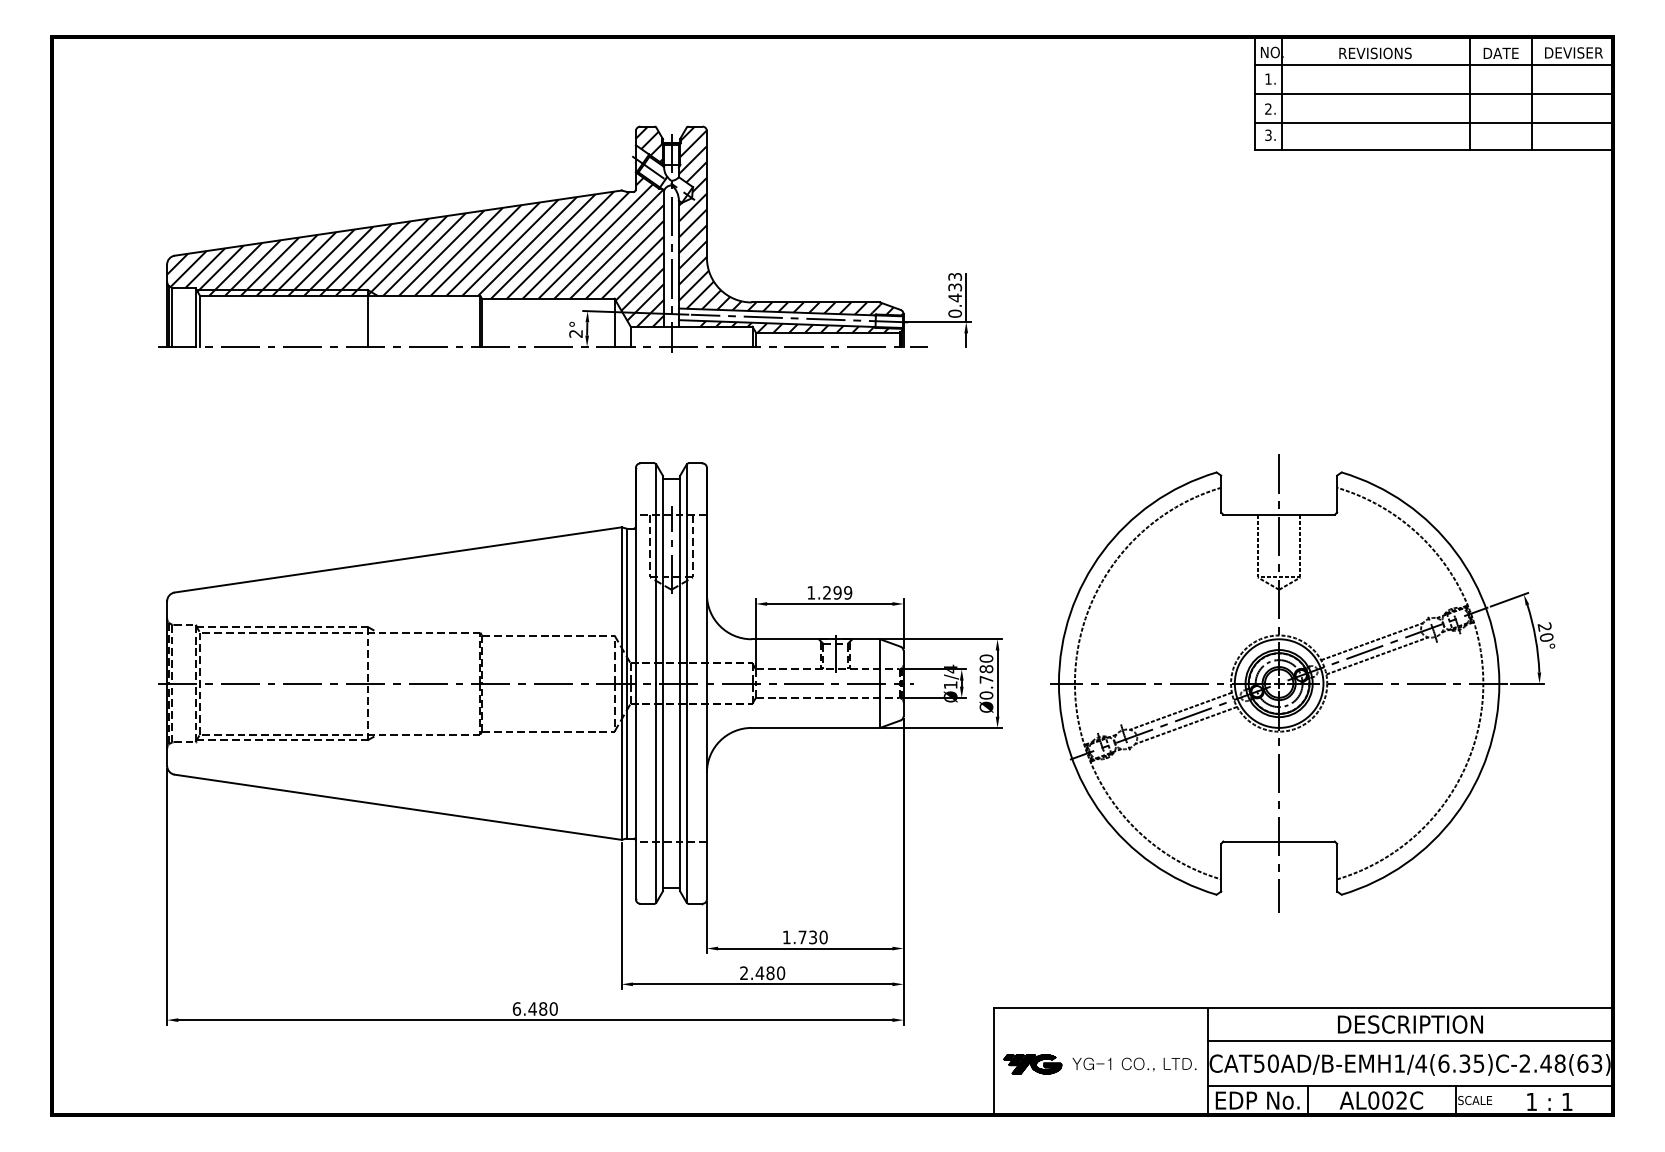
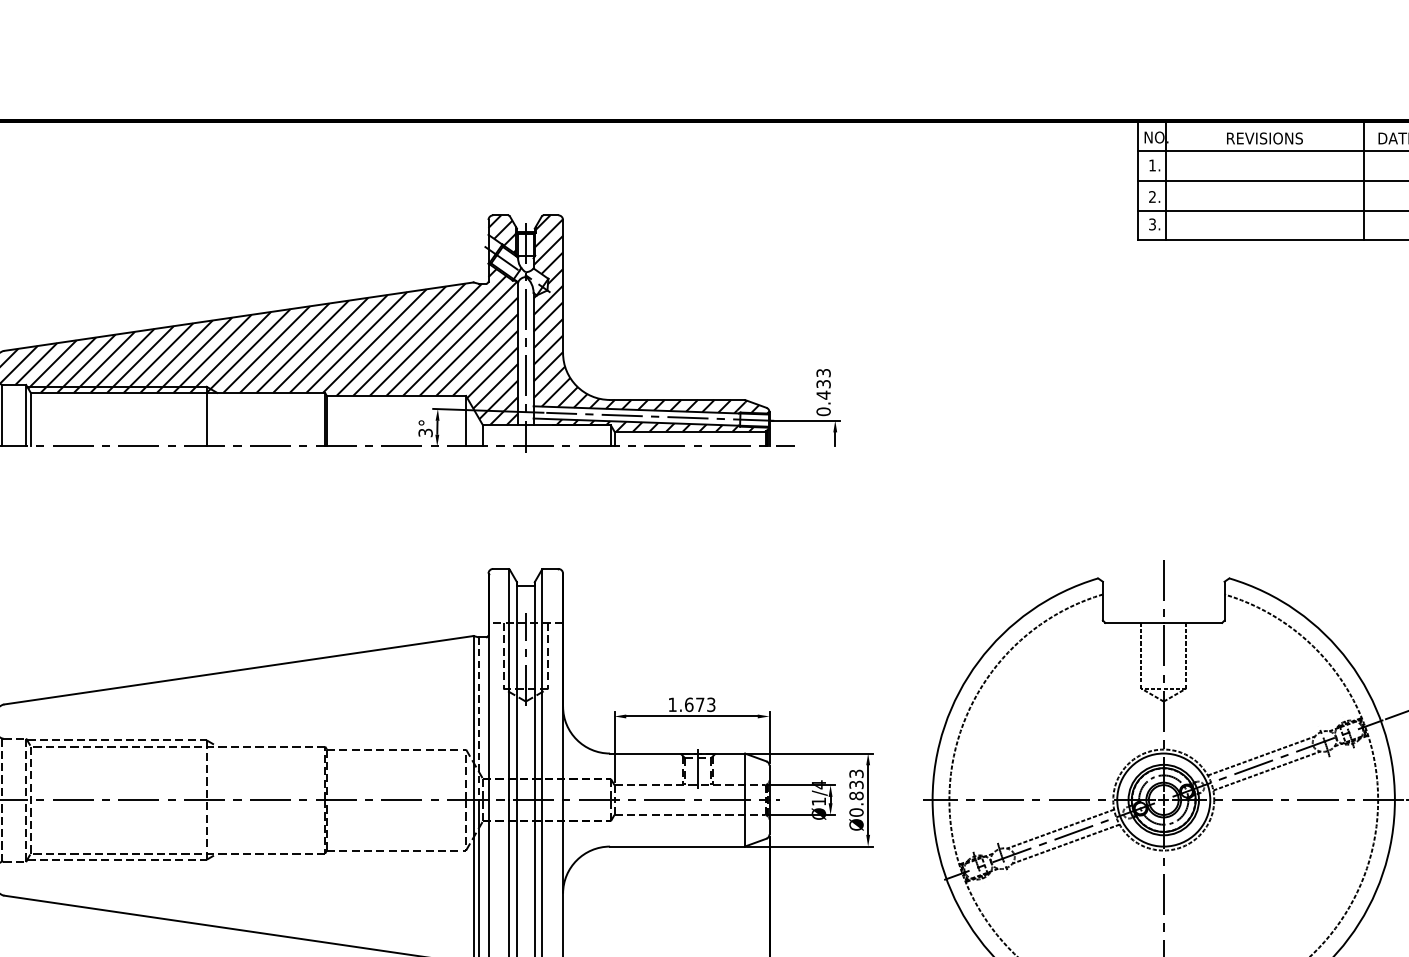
line: (966, 297) -> (835, 394), removed
text: (576, 333) -> (426, 432), 2° -> 3°
text: (837, 592) -> (700, 704), 1.299 -> 1.673
line: (626, 606) -> (478, 719), solid -> dashed
text: (986, 668) -> (856, 784), Ø0.780 -> Ø0.833

